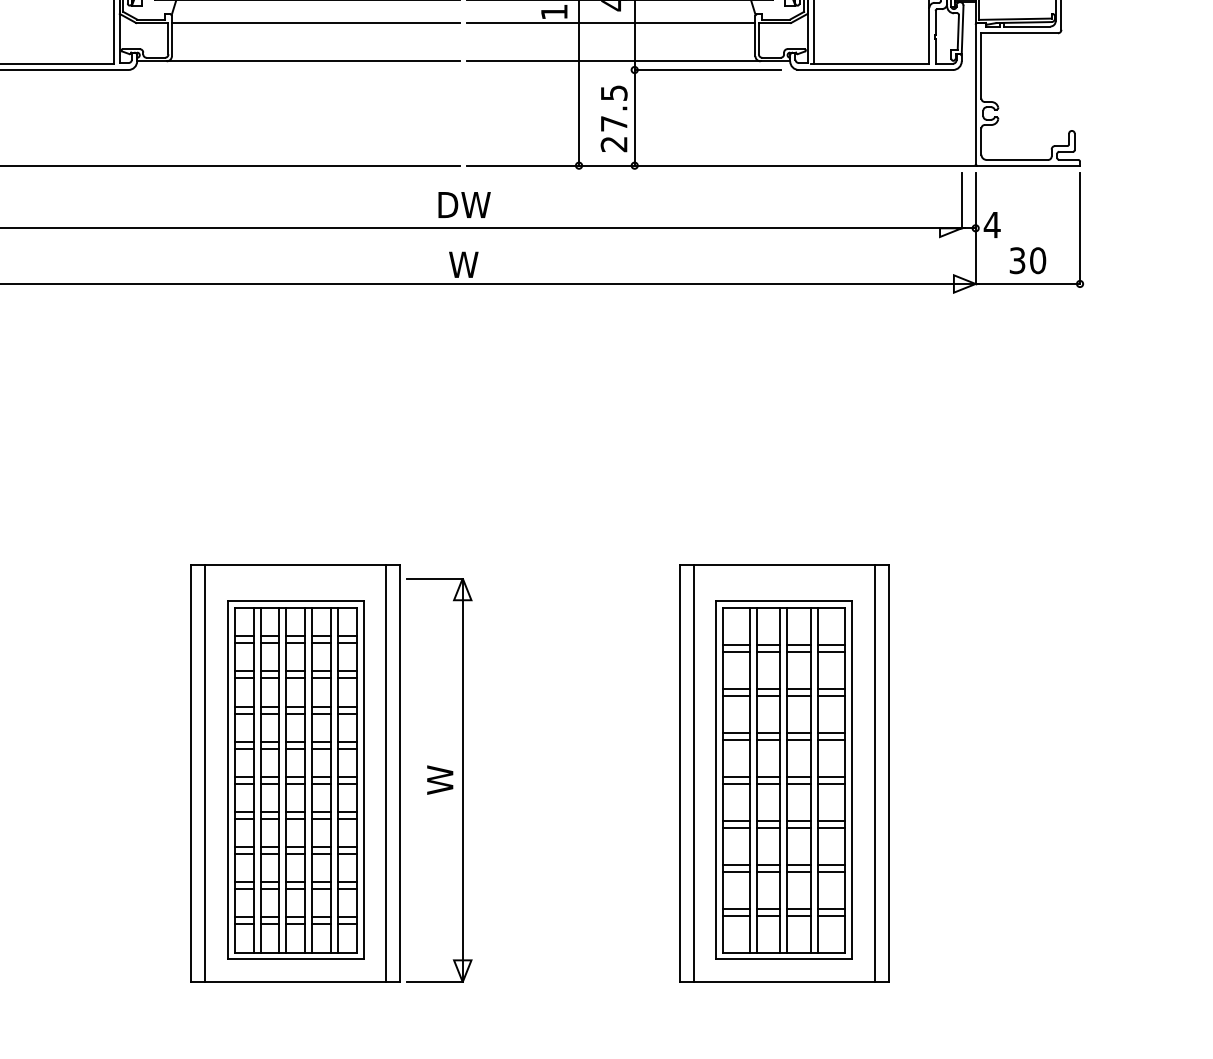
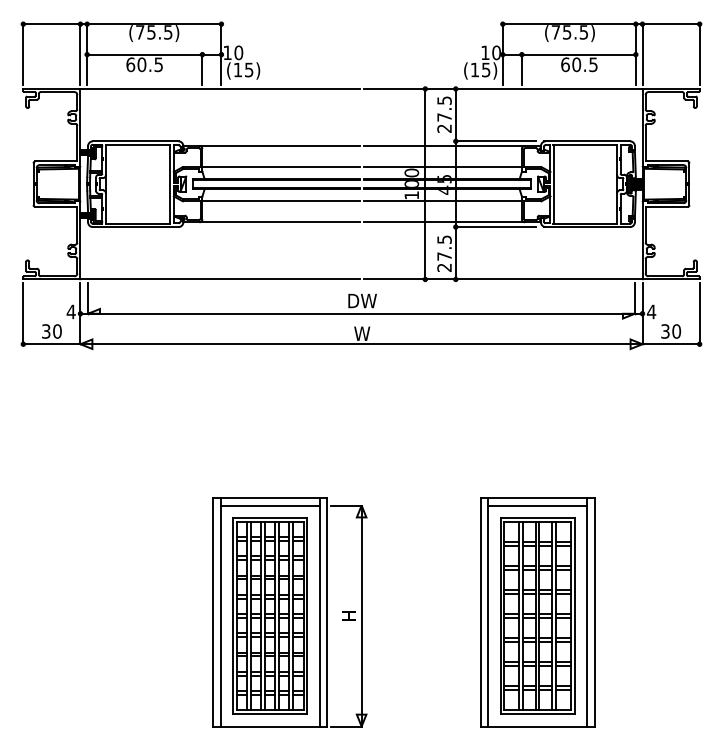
line: (294, 578) -> (269, 505), added
line: (783, 578) -> (537, 505), added
text: (440, 779) -> (349, 615), W -> H

